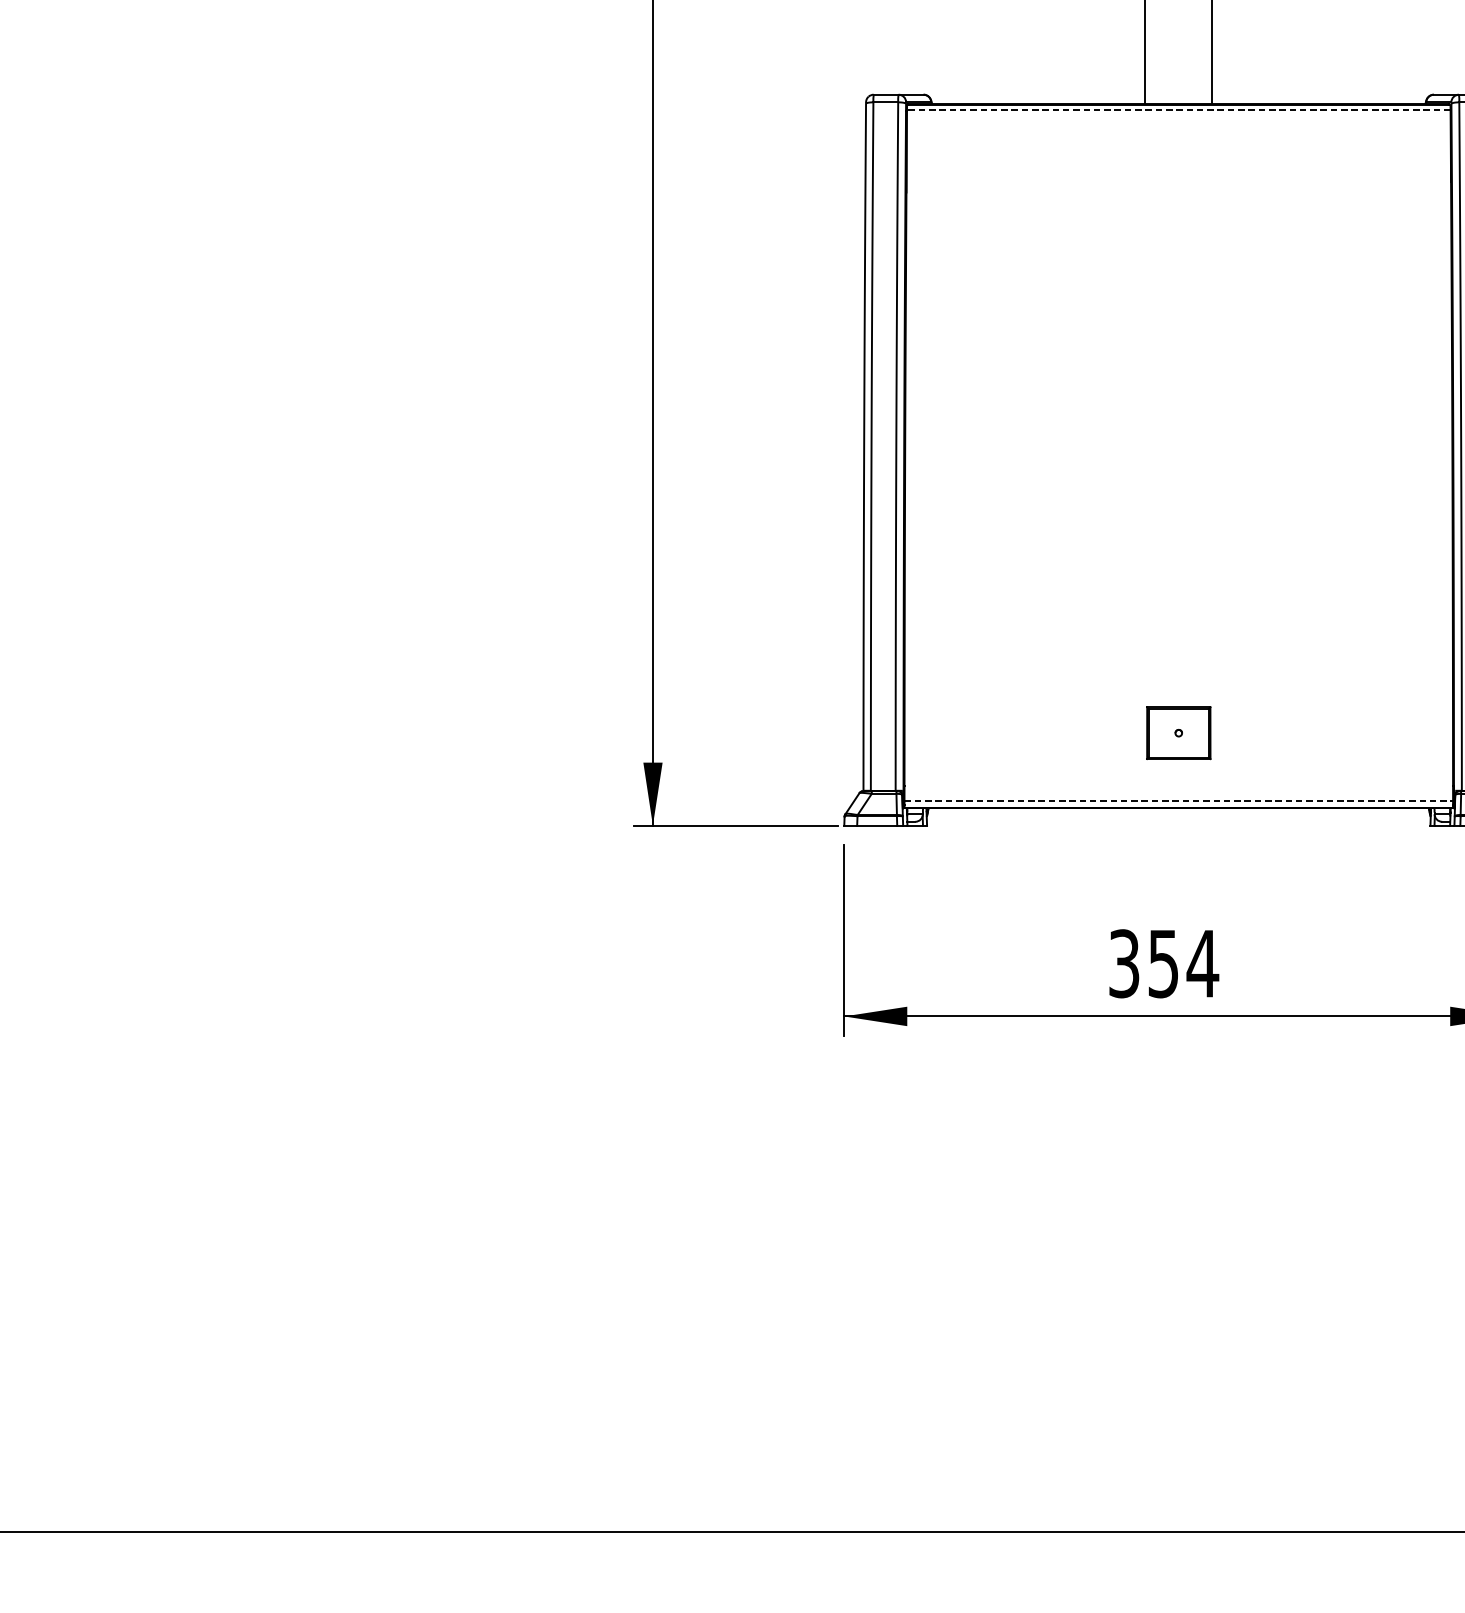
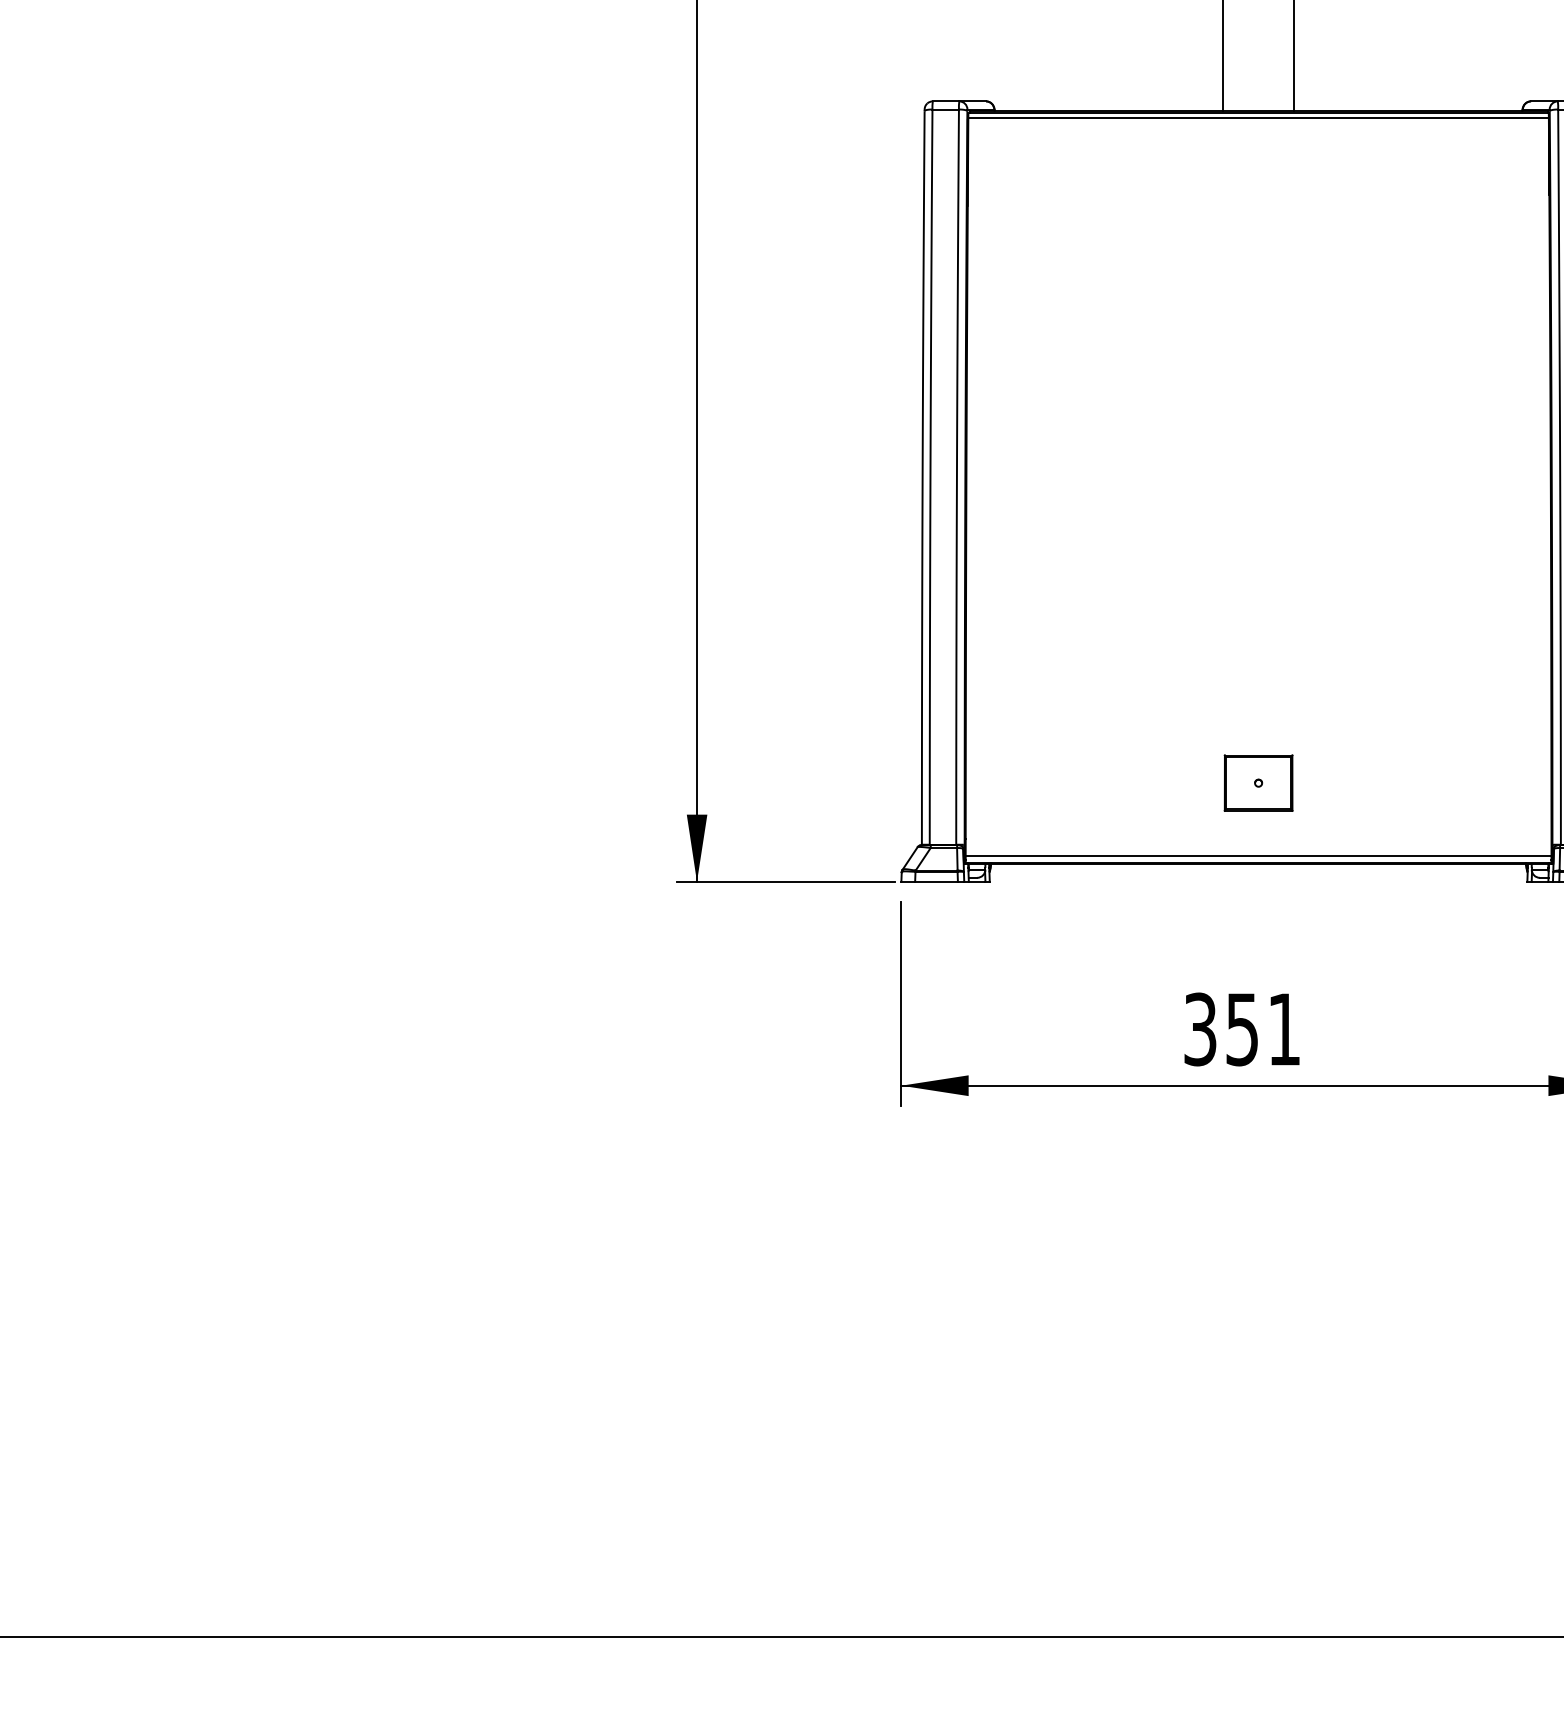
line: (1178, 109) -> (1258, 117), dashed -> solid
line: (1178, 800) -> (1258, 855), dashed -> solid
text: (1202, 963) -> (1283, 1029), 354 -> 351

